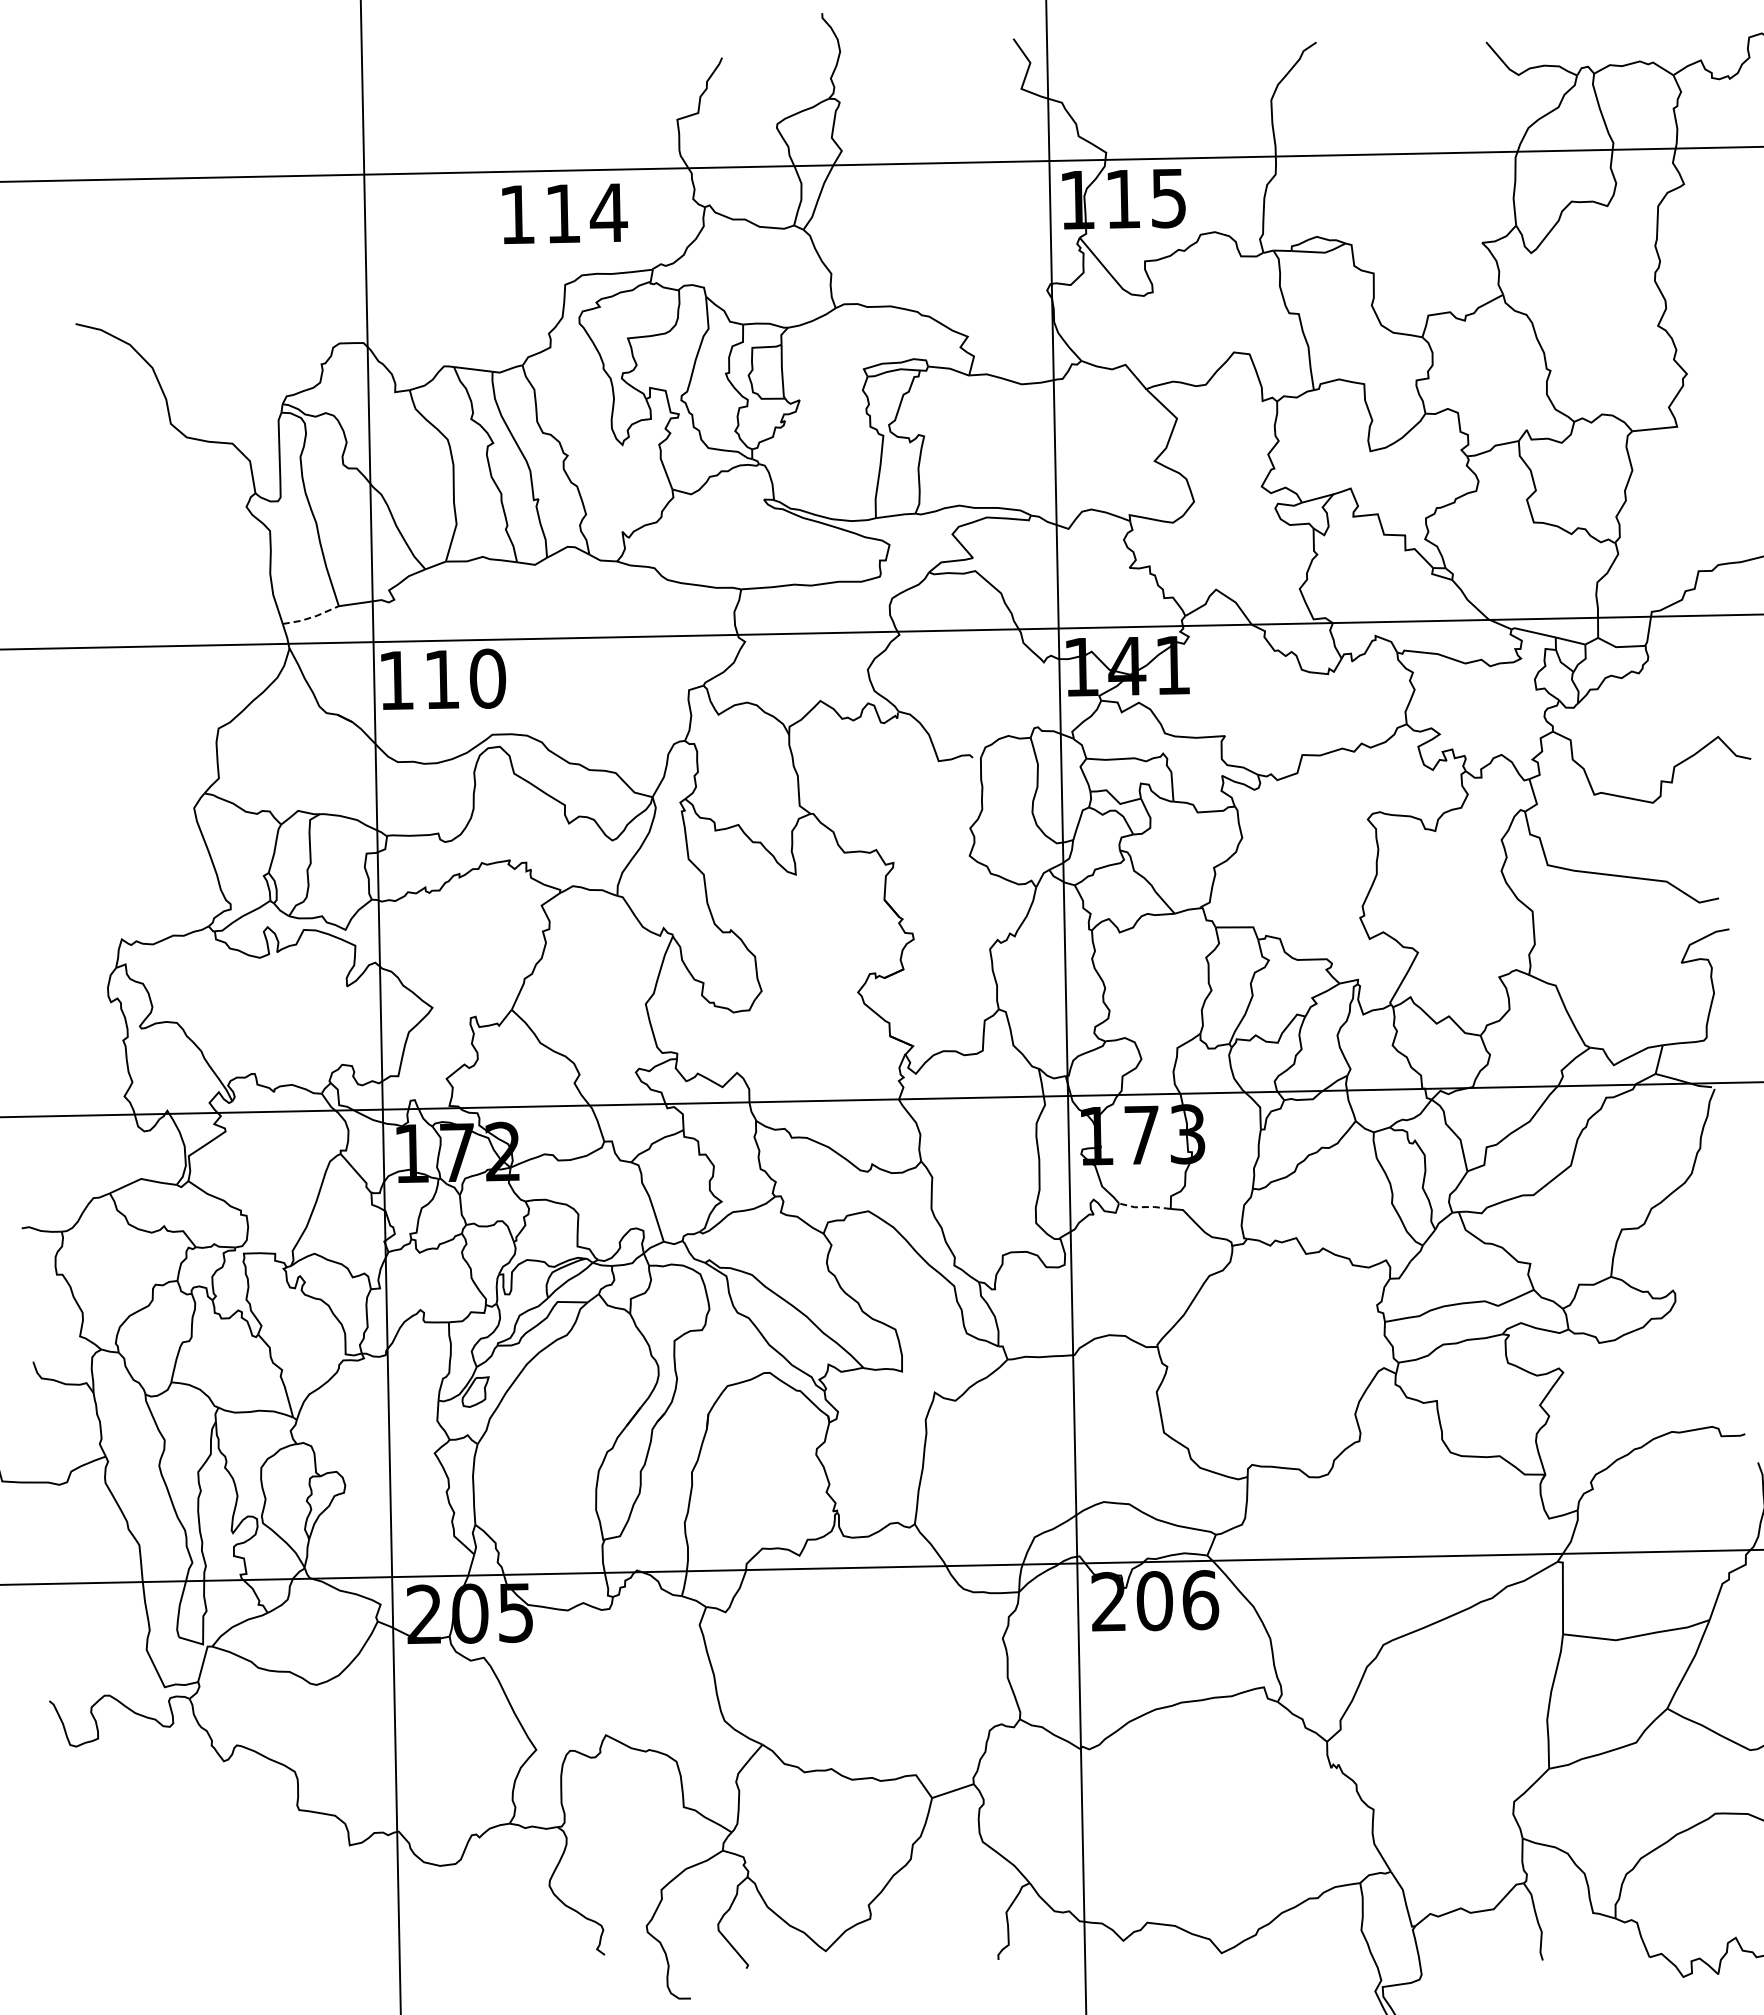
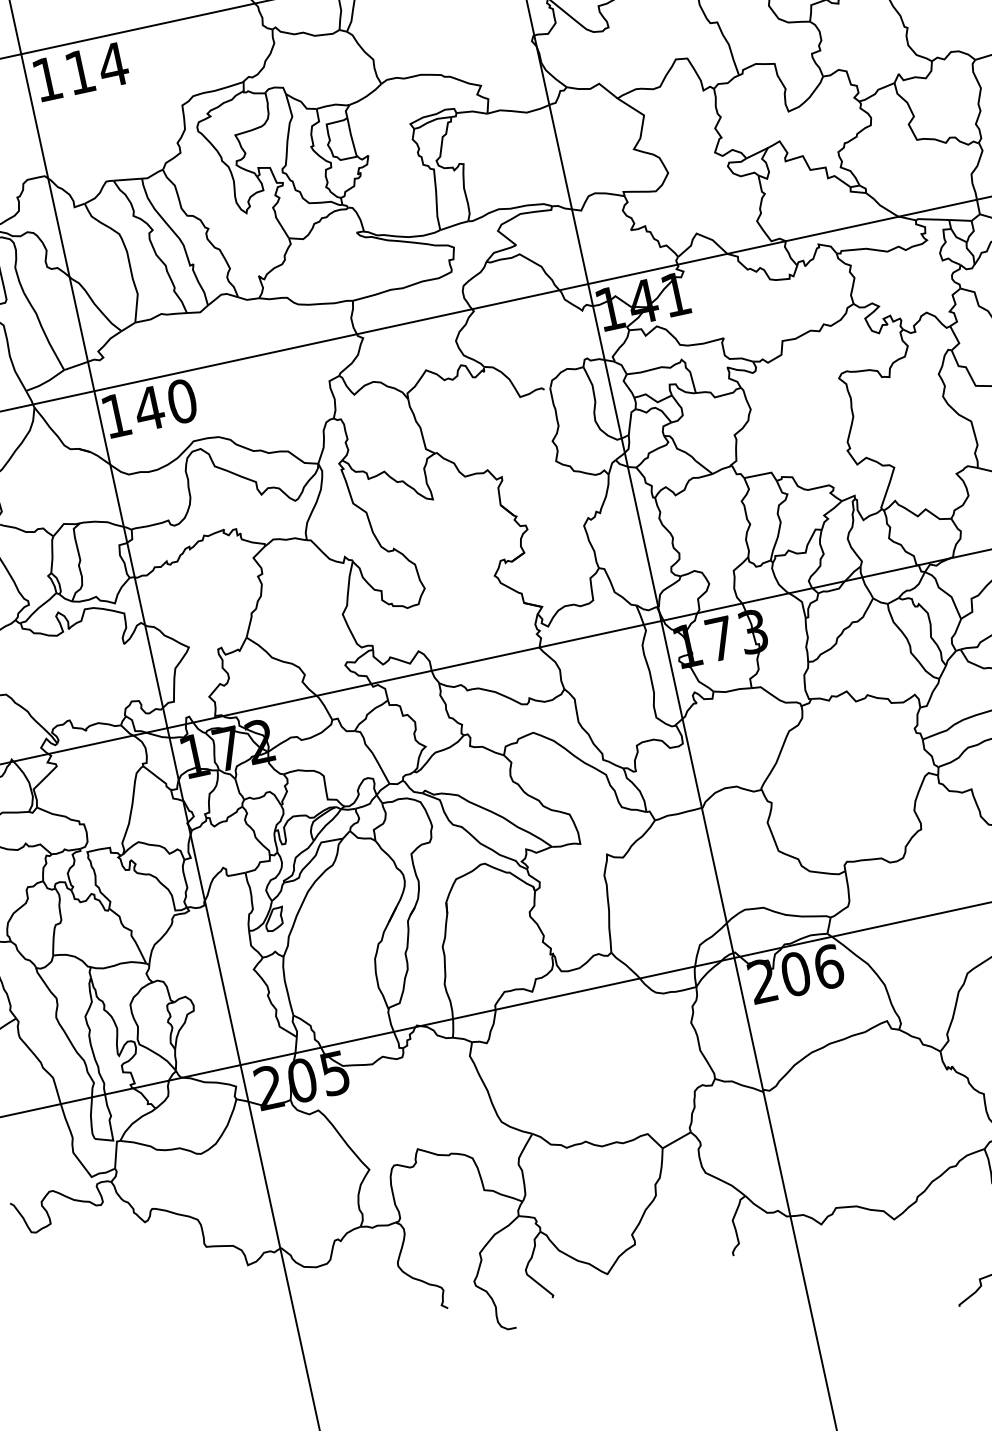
text: (564, 213) -> (81, 71), moved
line: (311, 617) -> (45, 382), dashed -> solid
text: (442, 679) -> (149, 408), 110 -> 140
line: (1144, 1207) -> (732, 690), dashed -> solid

